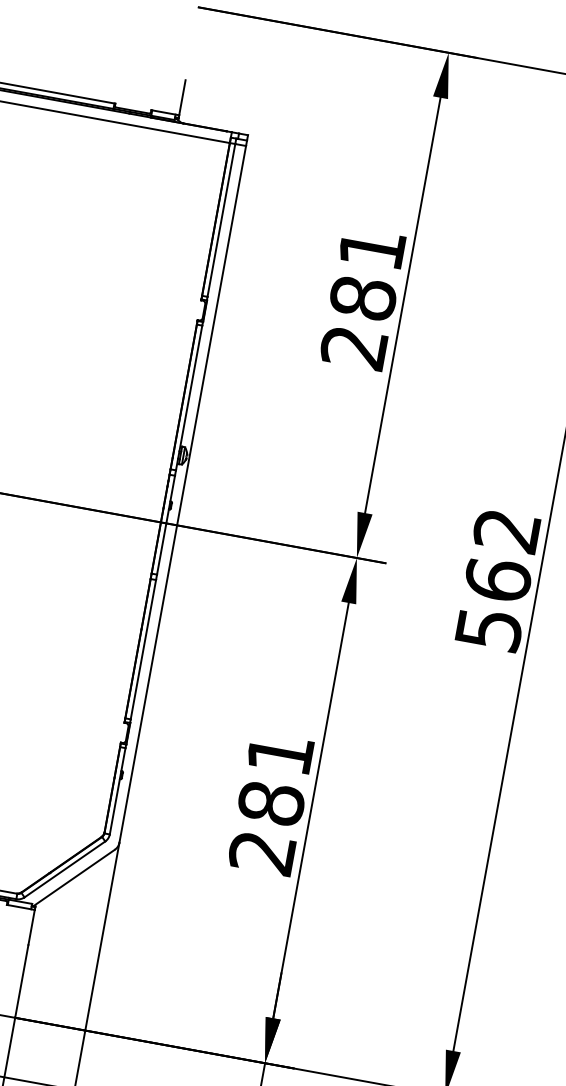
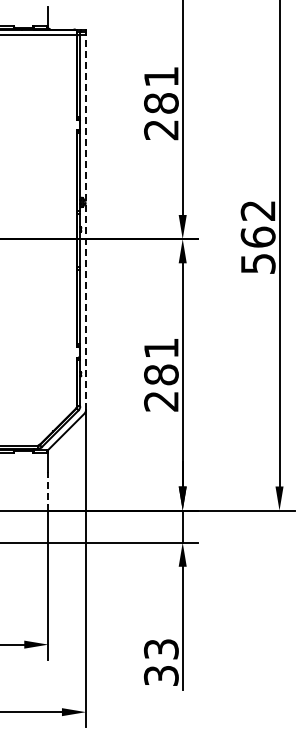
line: (183, 494) -> (86, 222), solid -> dashed
line: (21, 982) -> (48, 491), solid -> dashed

